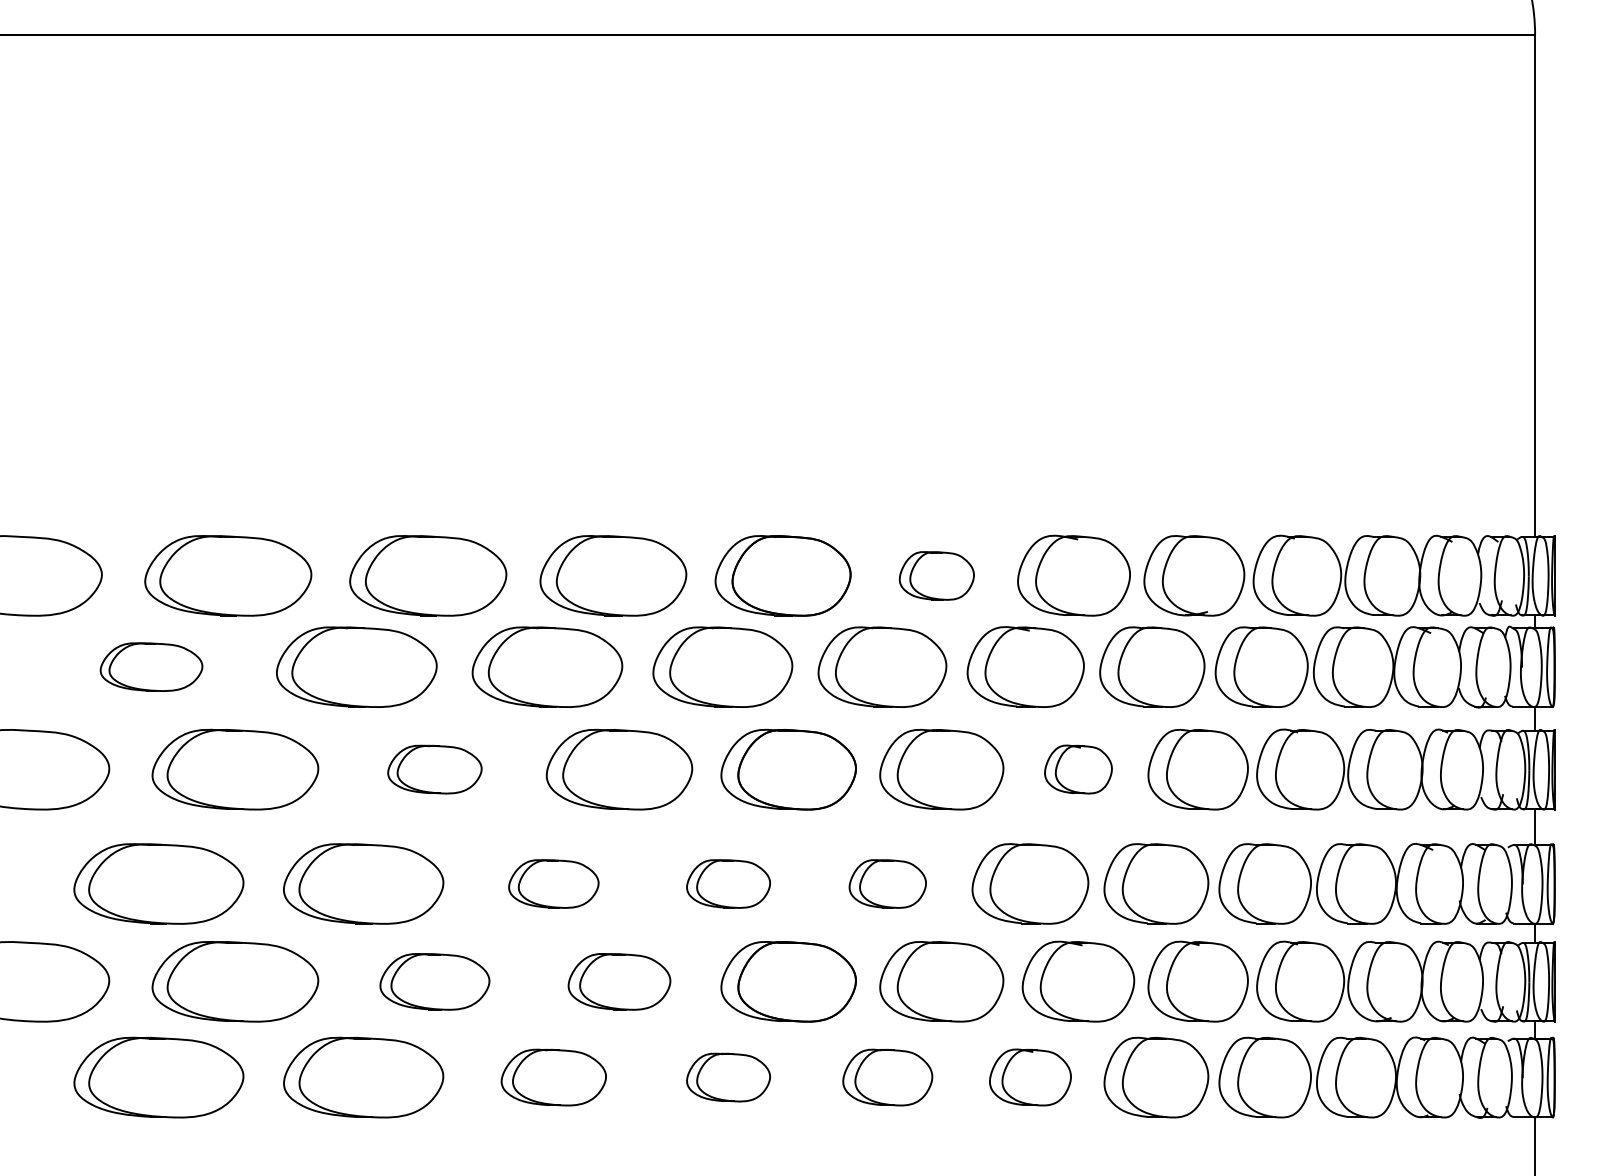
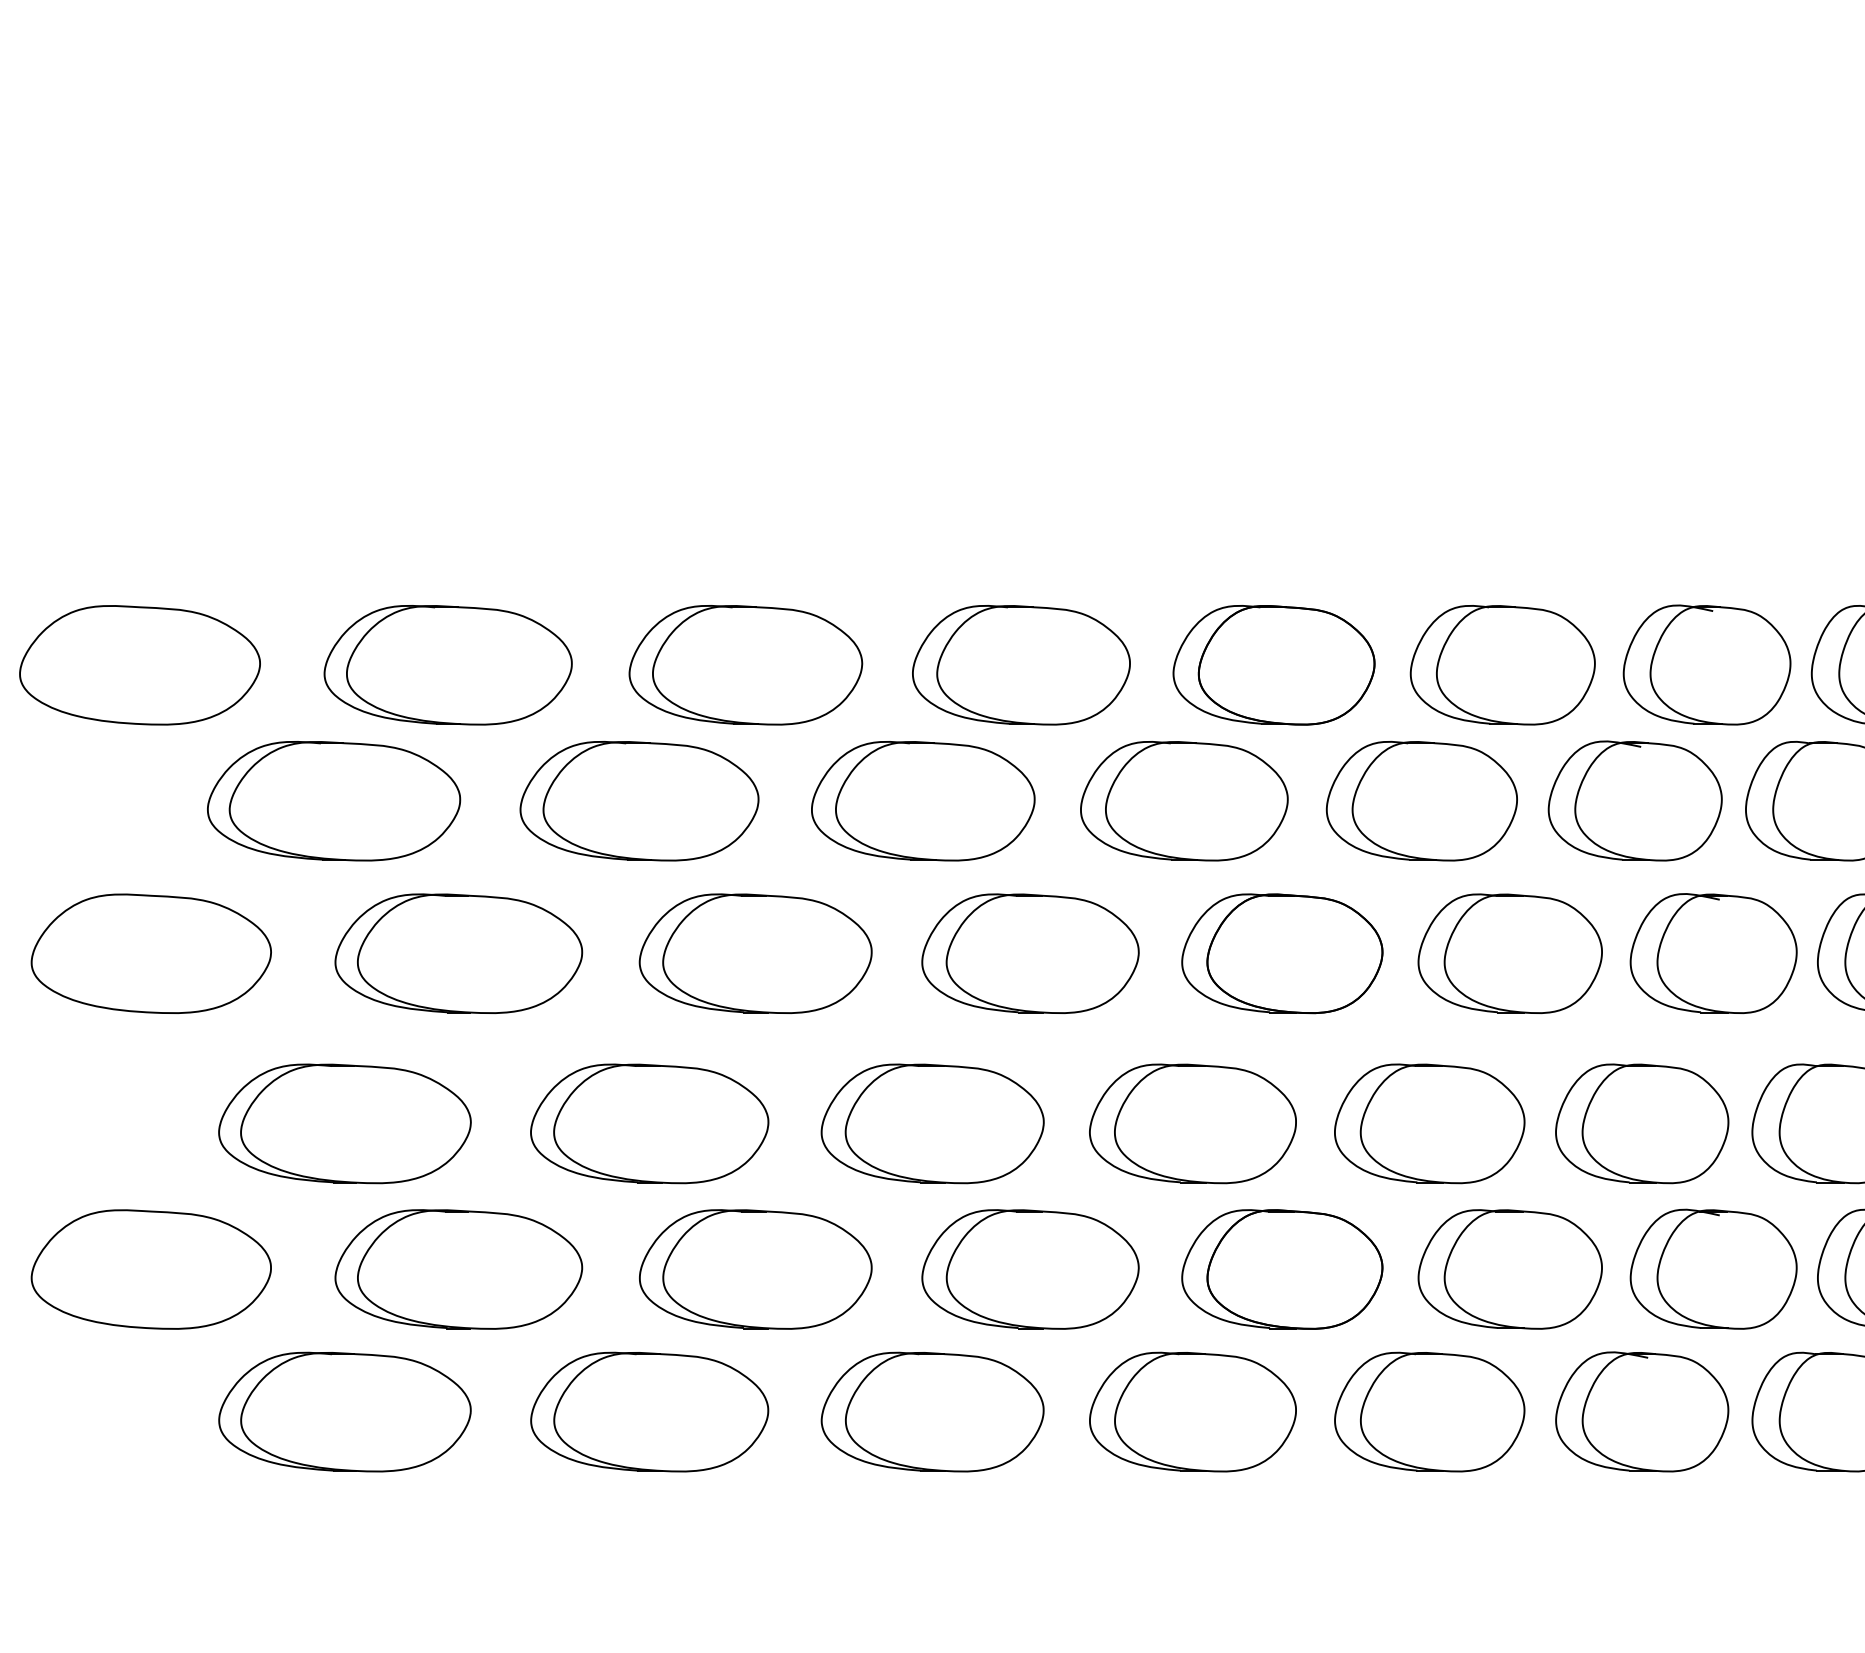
part: (936, 575) -> (1502, 664), size x1.67
part: (151, 666) -> (333, 800), size x1.67
part: (434, 769) -> (755, 953), size x1.67
part: (1078, 769) -> (1713, 953), size x1.67
part: (553, 883) -> (932, 1123), size x1.67
part: (728, 883) -> (1192, 1123), size x1.67
part: (887, 883) -> (1429, 1123), size x1.67
part: (434, 981) -> (755, 1269), size x1.43
part: (619, 981) -> (1030, 1269), size x1.43
part: (553, 1077) -> (932, 1411), size x1.43
part: (728, 1077) -> (1192, 1411), size x1.67
part: (887, 1077) -> (1429, 1411), size x1.43
part: (1030, 1077) -> (1642, 1411), size x1.43

